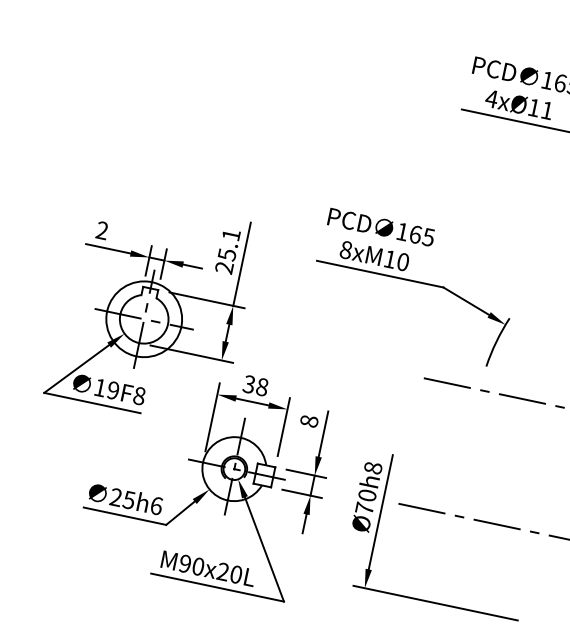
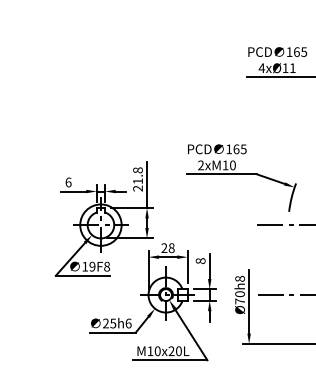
text: (102, 230) -> (68, 182), 2 -> 6
text: (228, 244) -> (137, 175), 25.1 -> 21.8
text: (346, 250) -> (201, 165), 8xM10 -> 2xM10
text: (249, 385) -> (164, 248), 38 -> 28
text: (185, 564) -> (150, 351), M90x20L -> M10x20L

